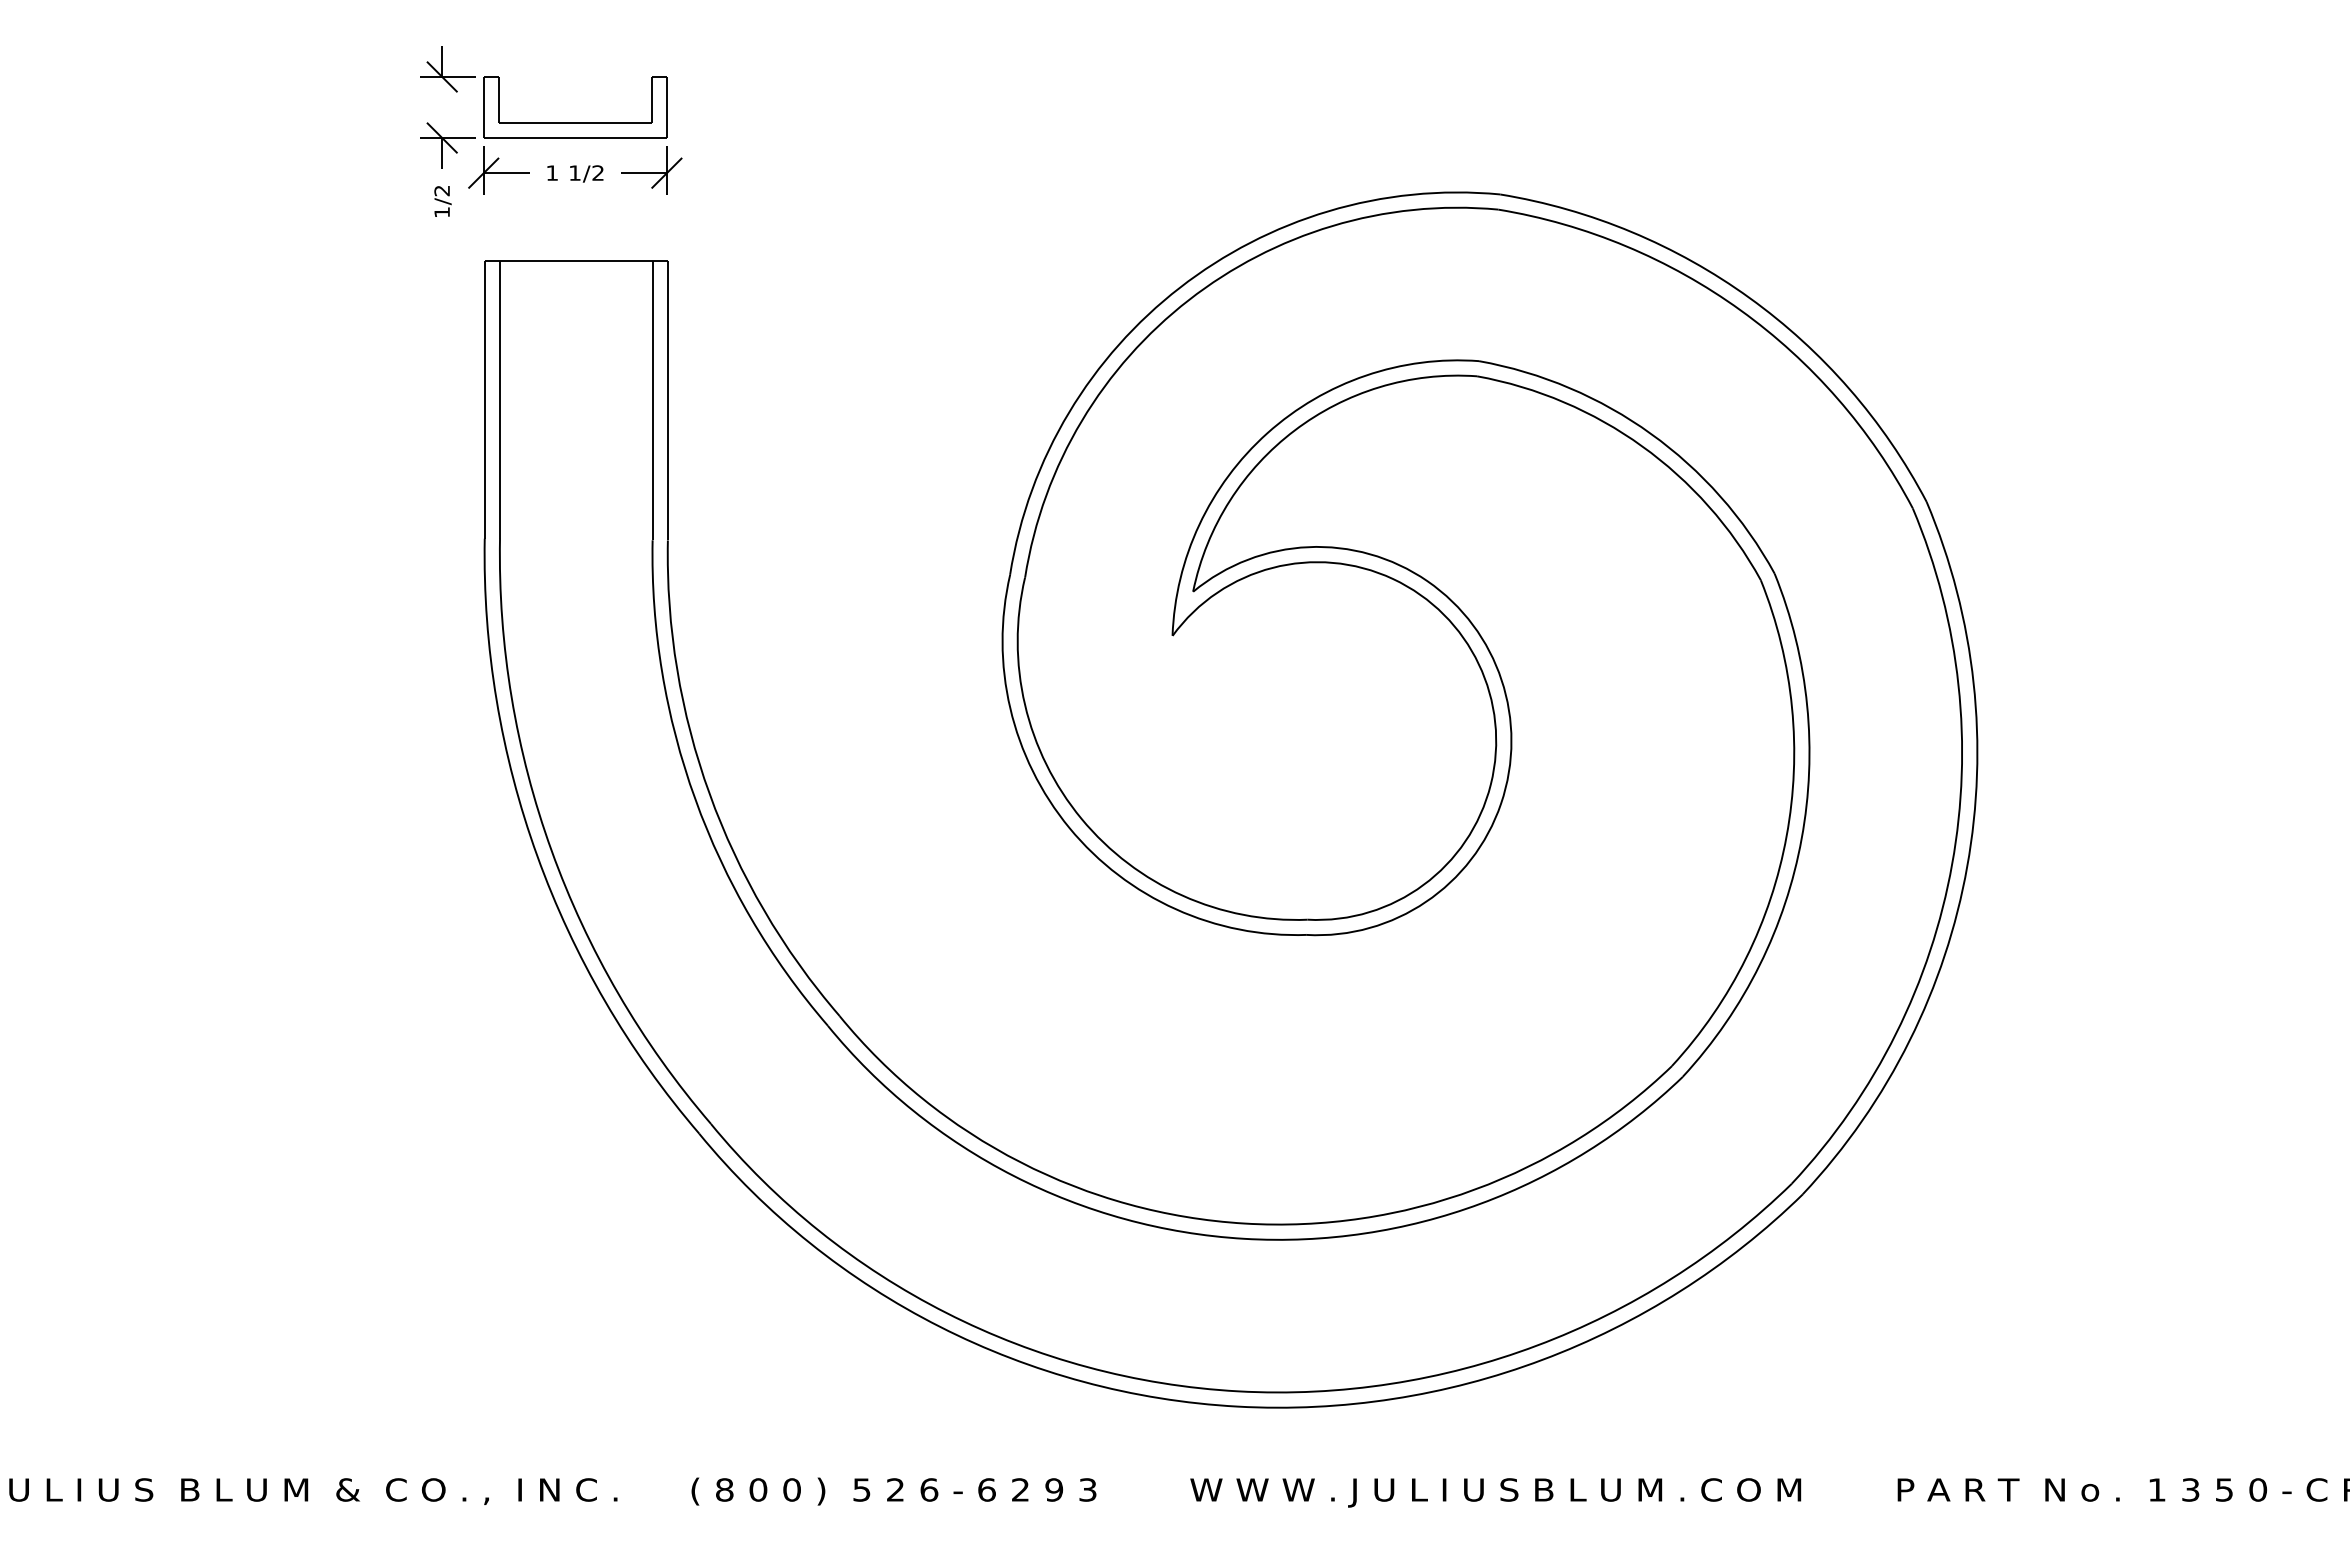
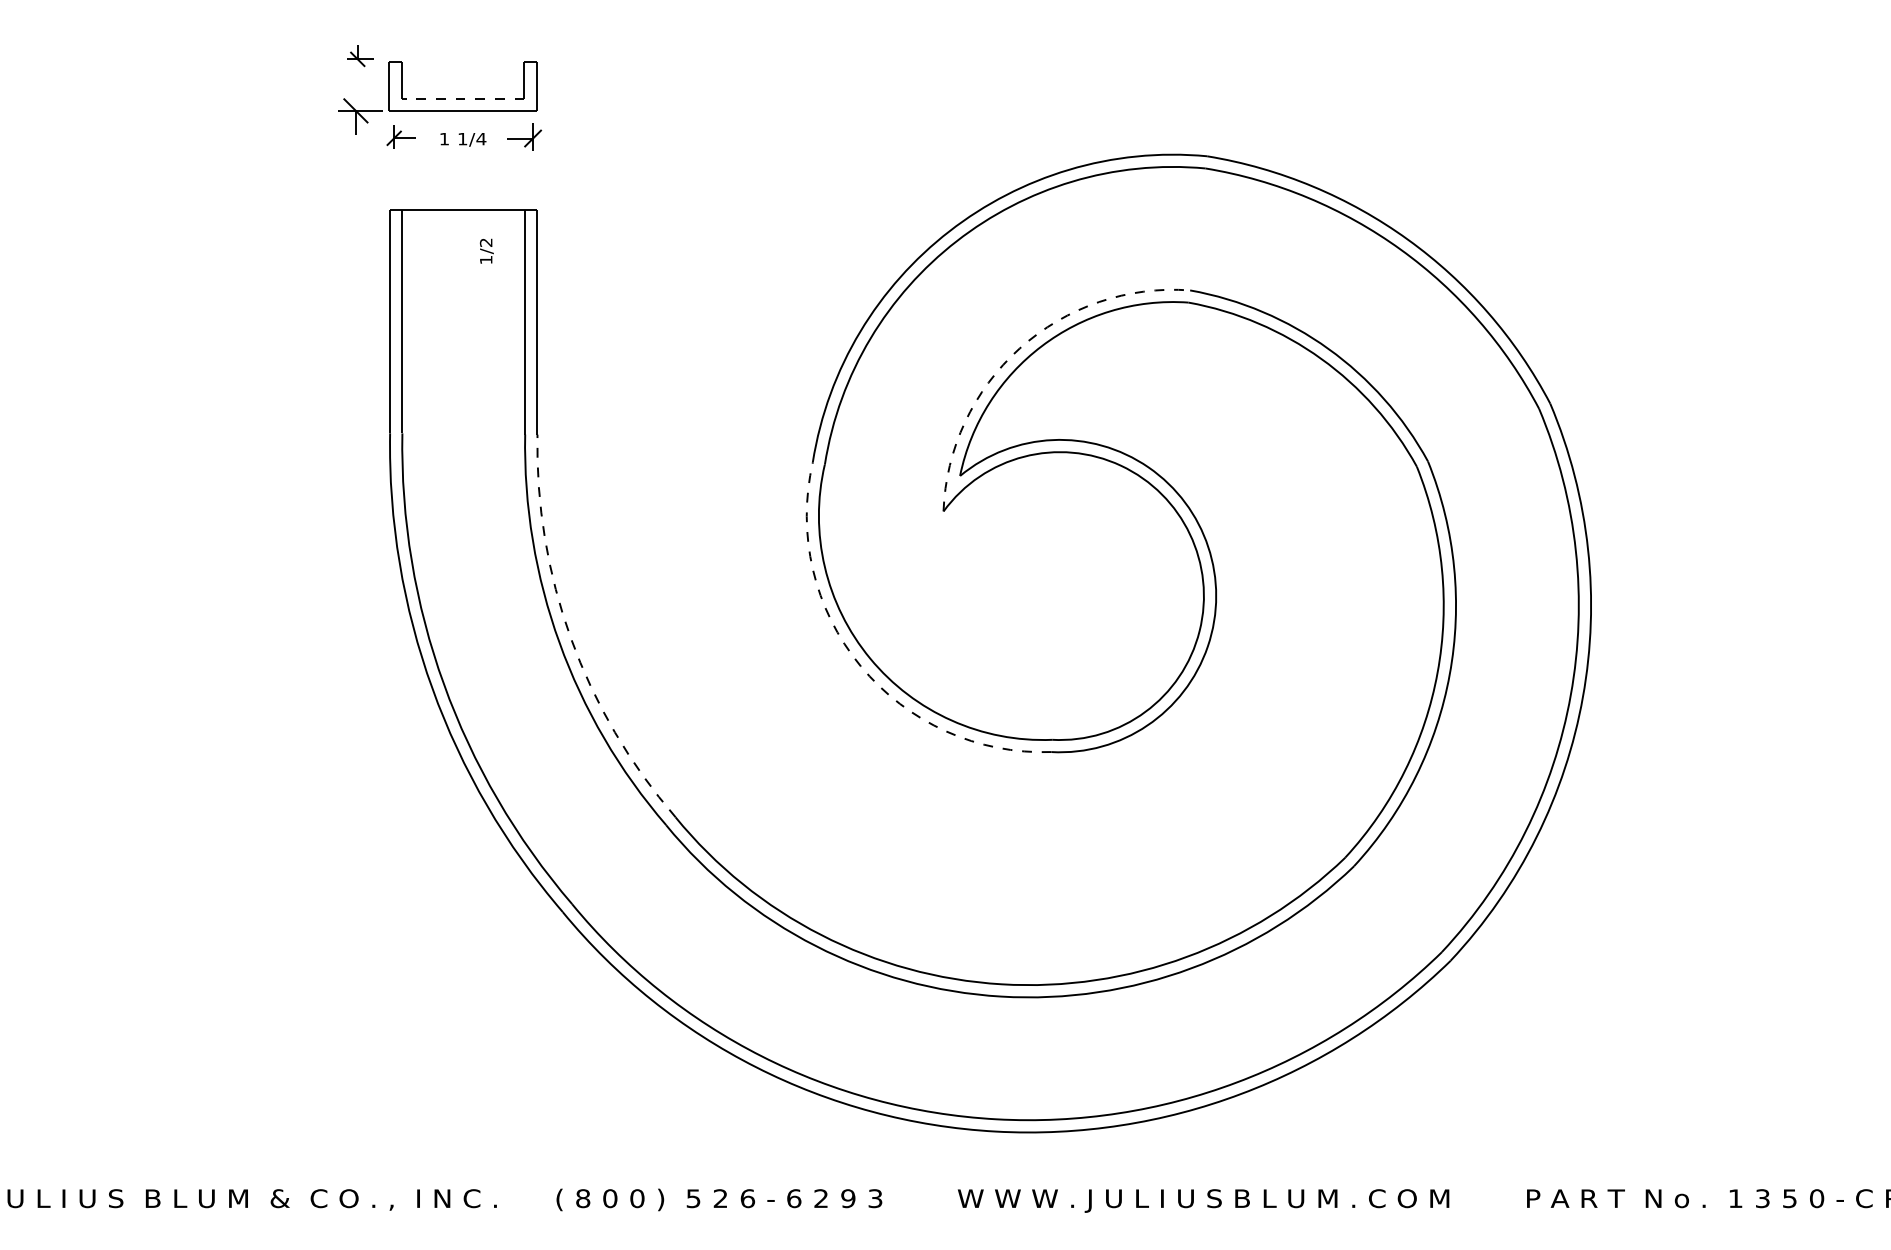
part: (447, 69) -> (360, 55), size x0.6
line: (574, 122) -> (462, 98), solid -> dashed
part: (498, 170) -> (401, 137), size x0.6
part: (651, 170) -> (524, 137), size x0.7
text: (597, 172) -> (480, 138), 1/2 -> 1/4
text: (442, 201) -> (486, 251), moved
arc: (1267, 433) -> (1019, 348), solid -> dashed
arc: (709, 794) -> (570, 639), solid -> dashed
arc: (1069, 828) -> (860, 666), solid -> dashed

